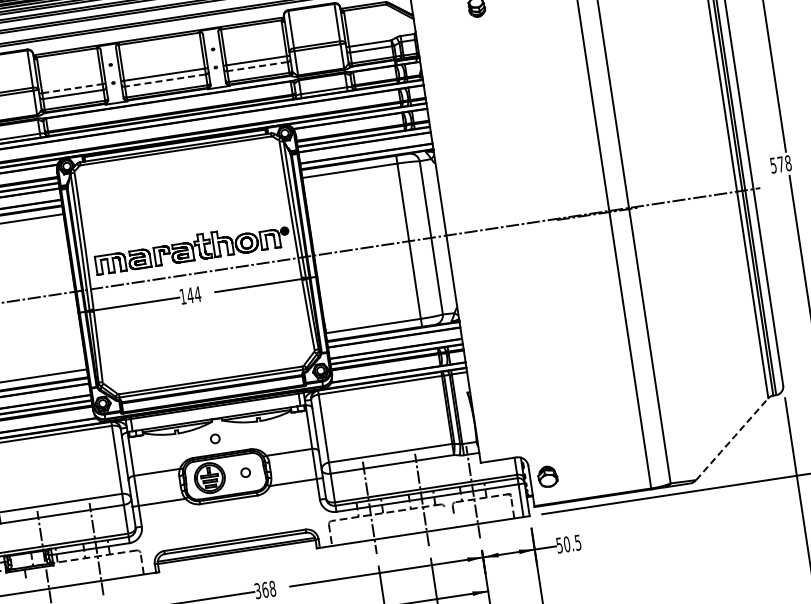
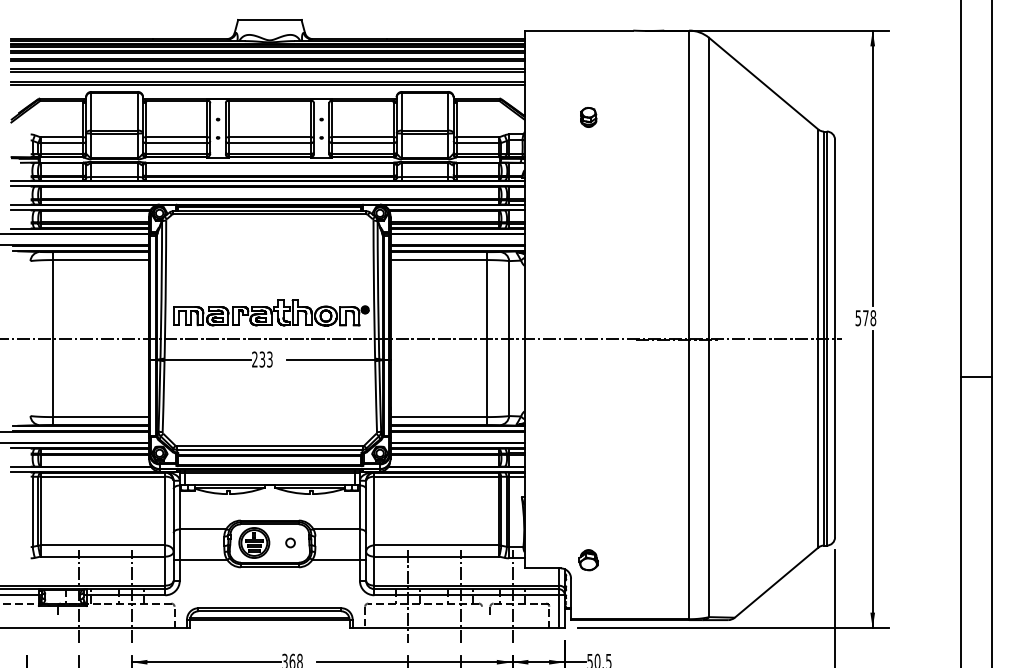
line: (258, 66) -> (363, 143), dashed -> solid
line: (165, 80) -> (269, 143), dashed -> solid
line: (72, 88) -> (176, 137), dashed -> solid
text: (190, 295) -> (262, 359), 144 -> 233
circle: (215, 438) -> (265, 504), removed
line: (732, 439) -> (776, 582), dashed -> solid
part: (547, 477) -> (588, 560), moved

